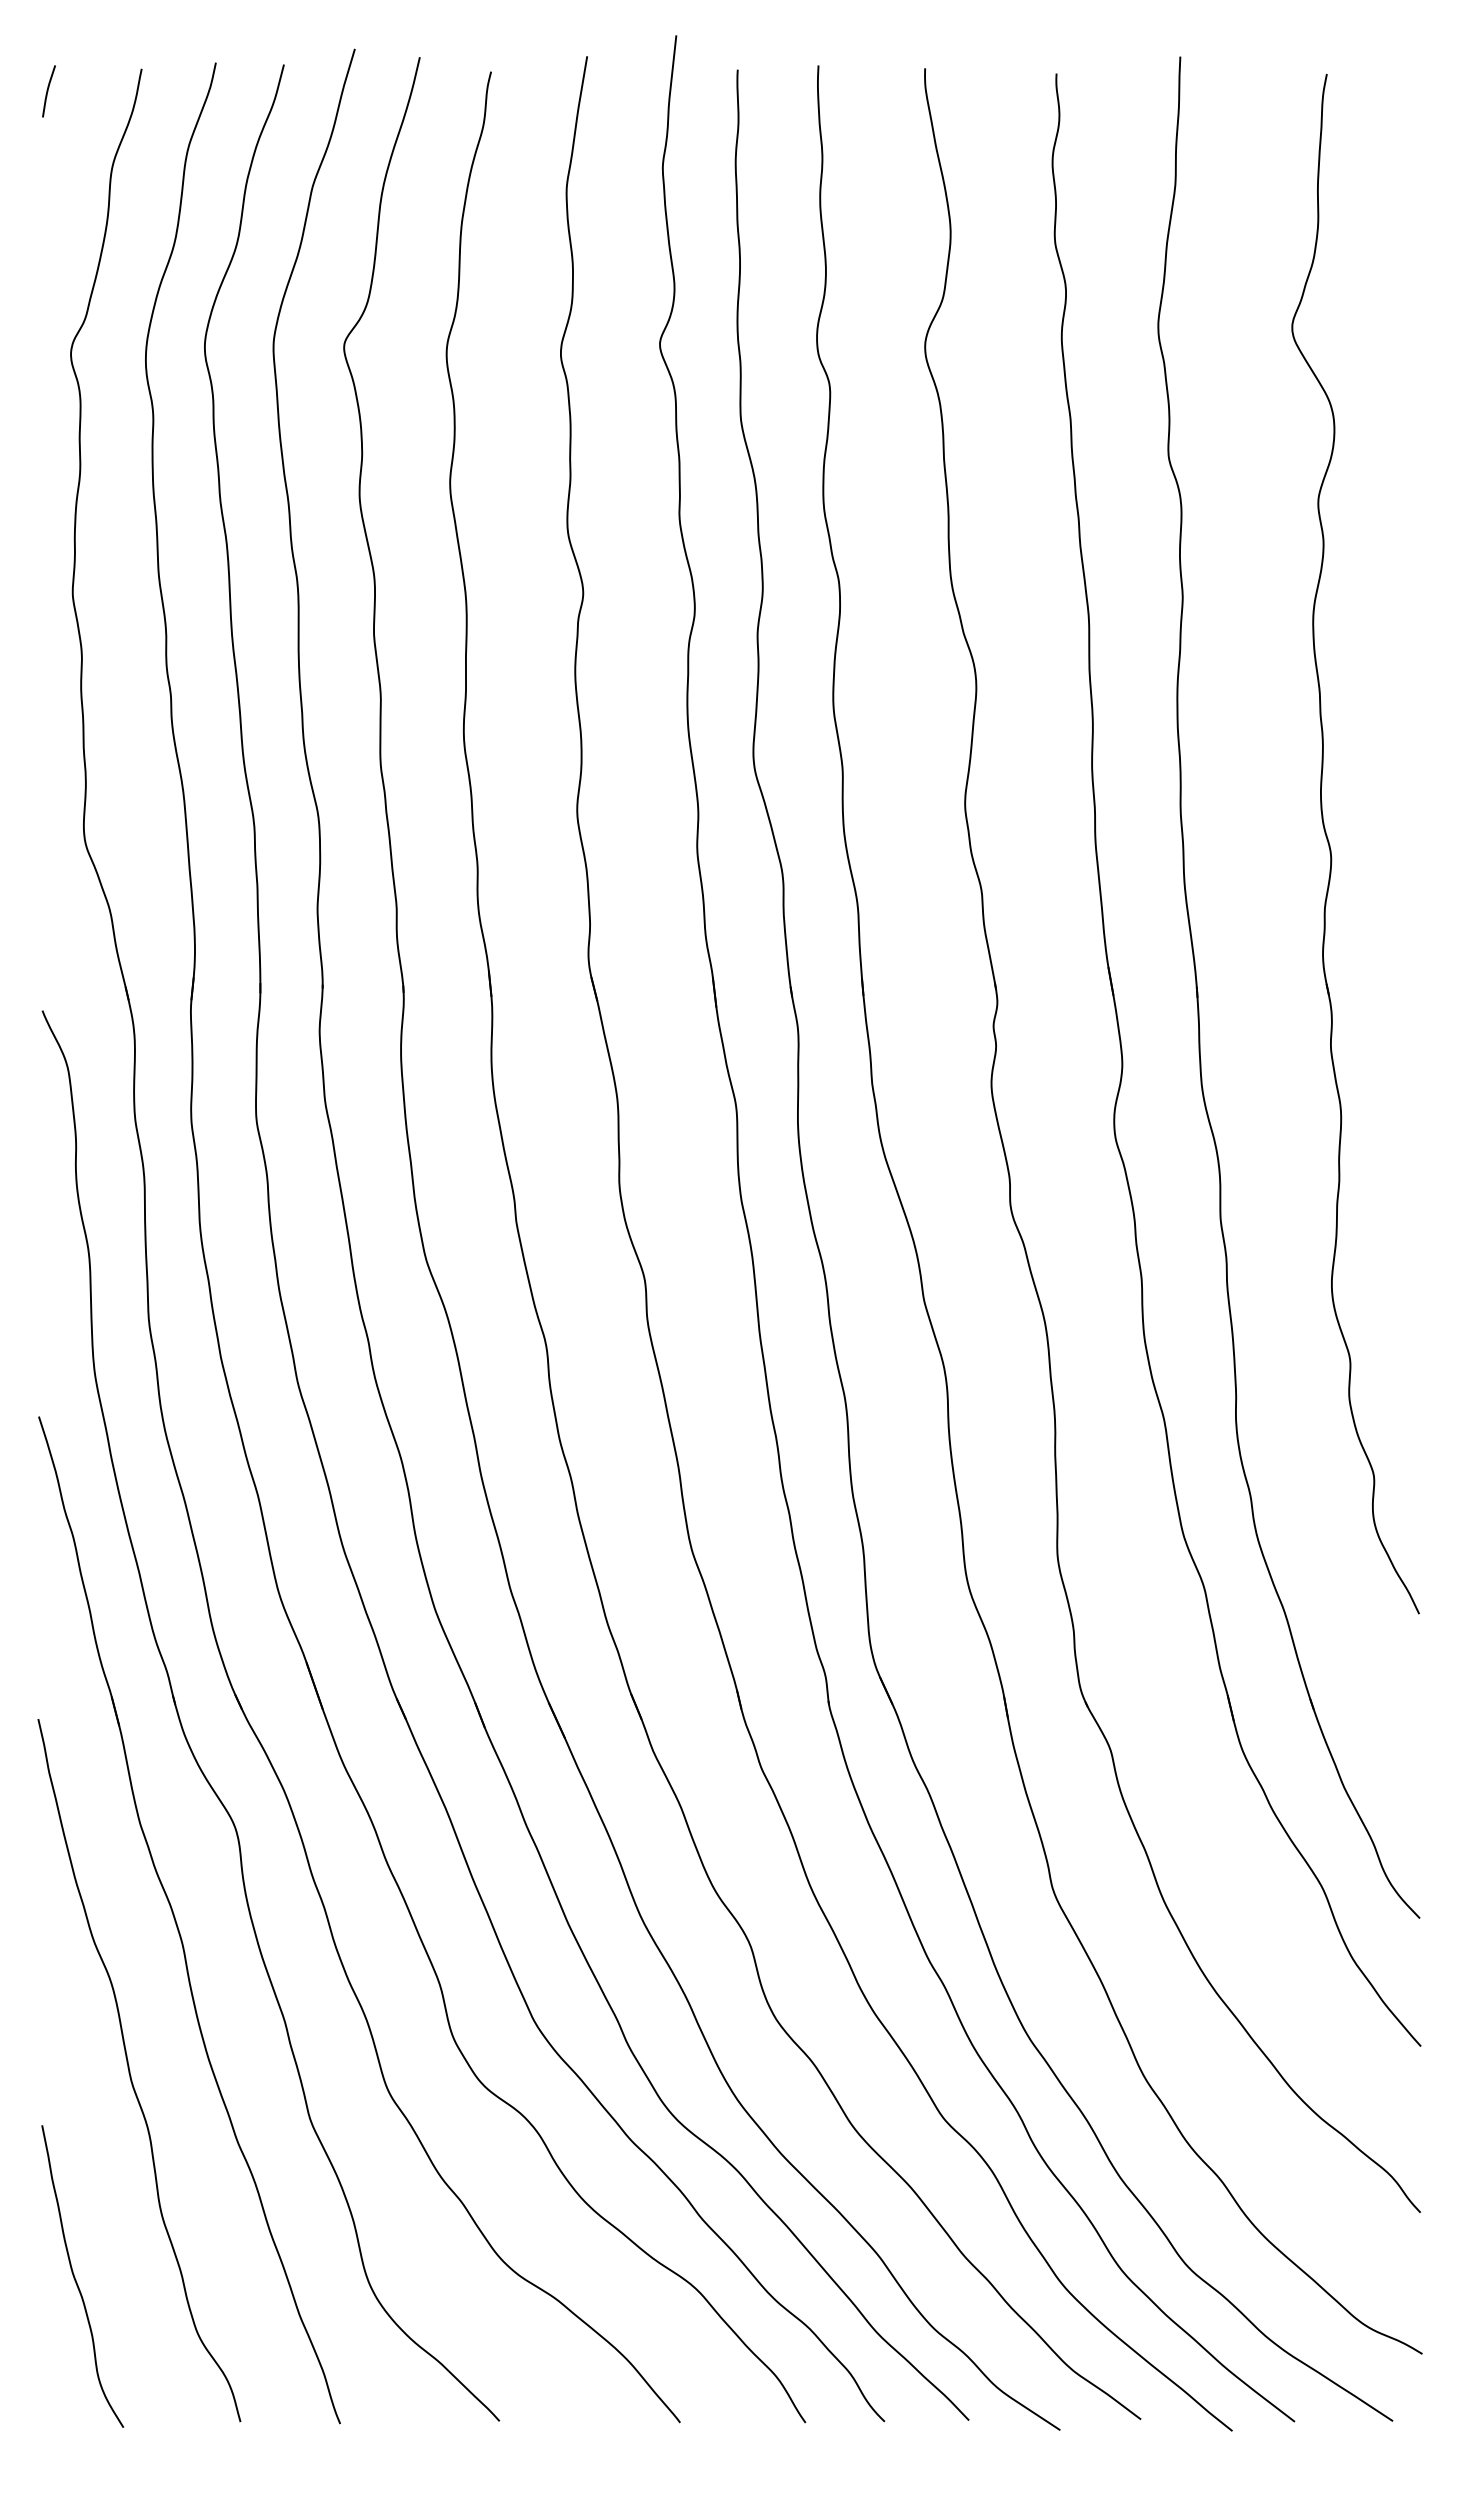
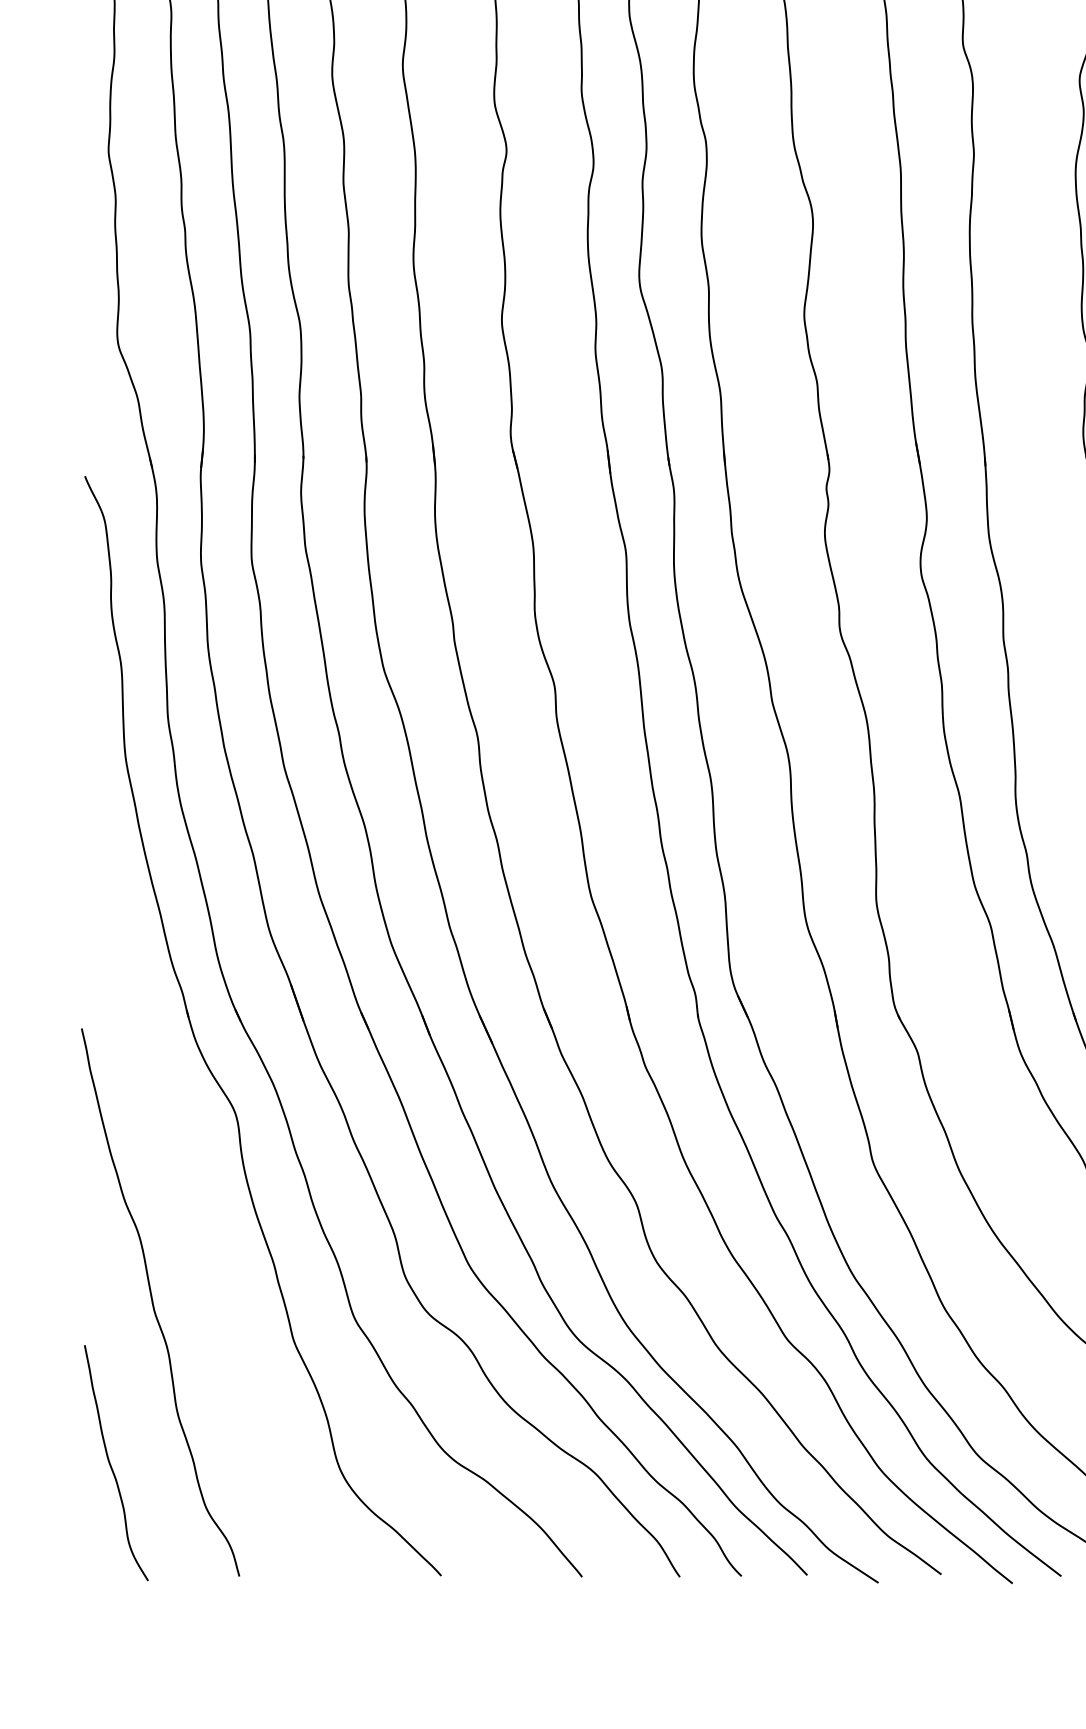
part: (177, 1923) -> (190, 1187), removed

